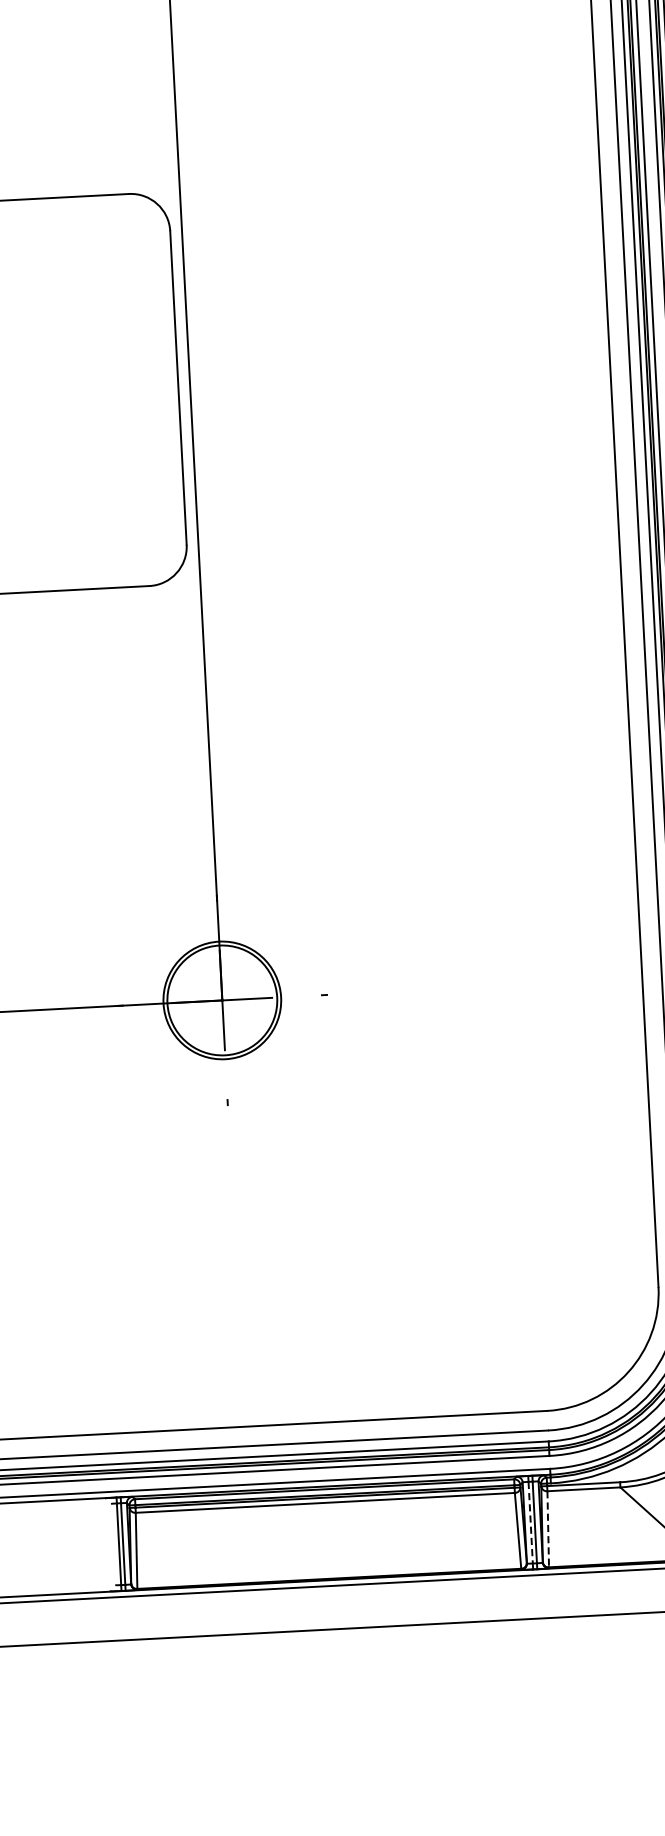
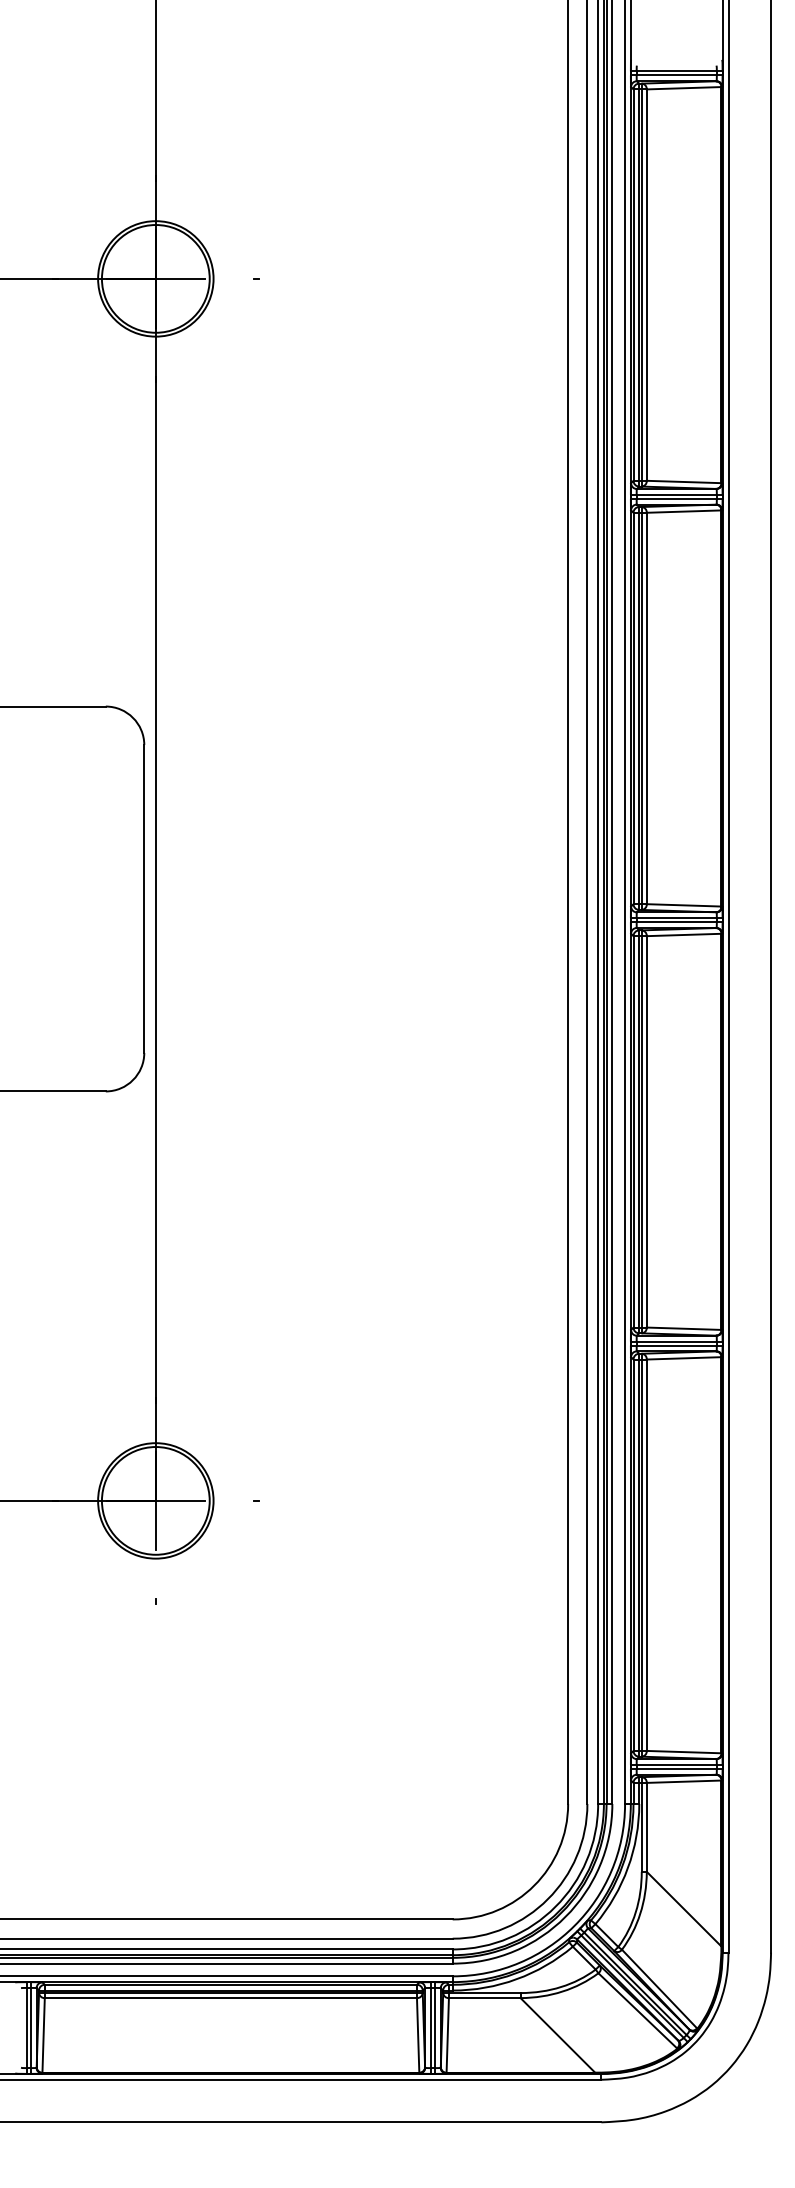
line: (530, 1523) -> (430, 2028), dashed -> solid
line: (547, 1529) -> (447, 2035), dashed -> solid

